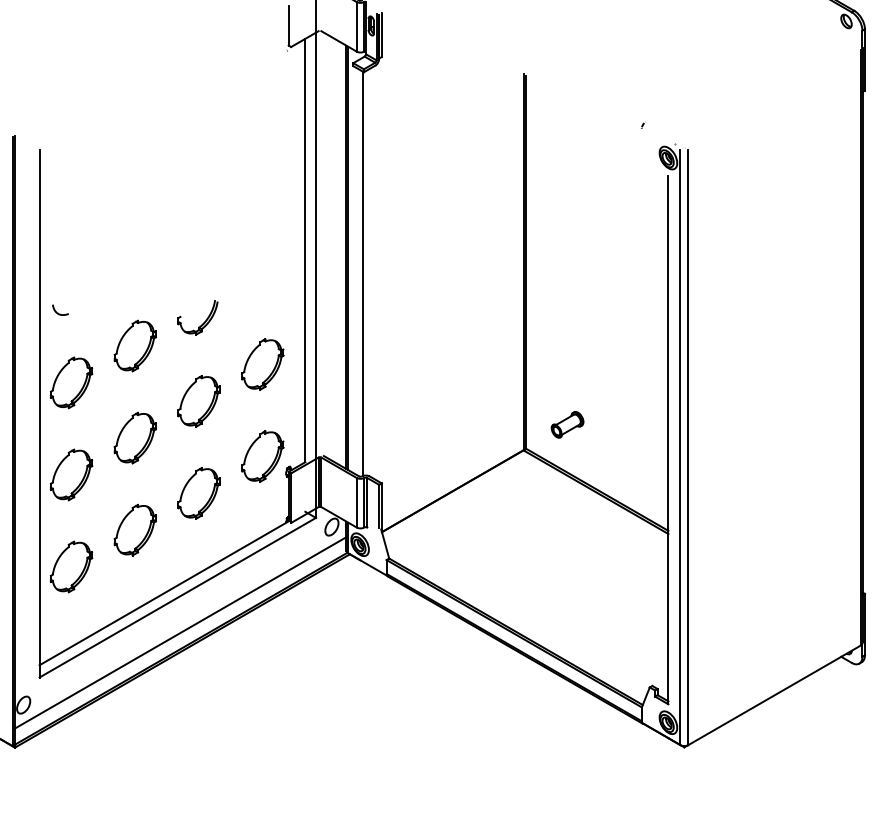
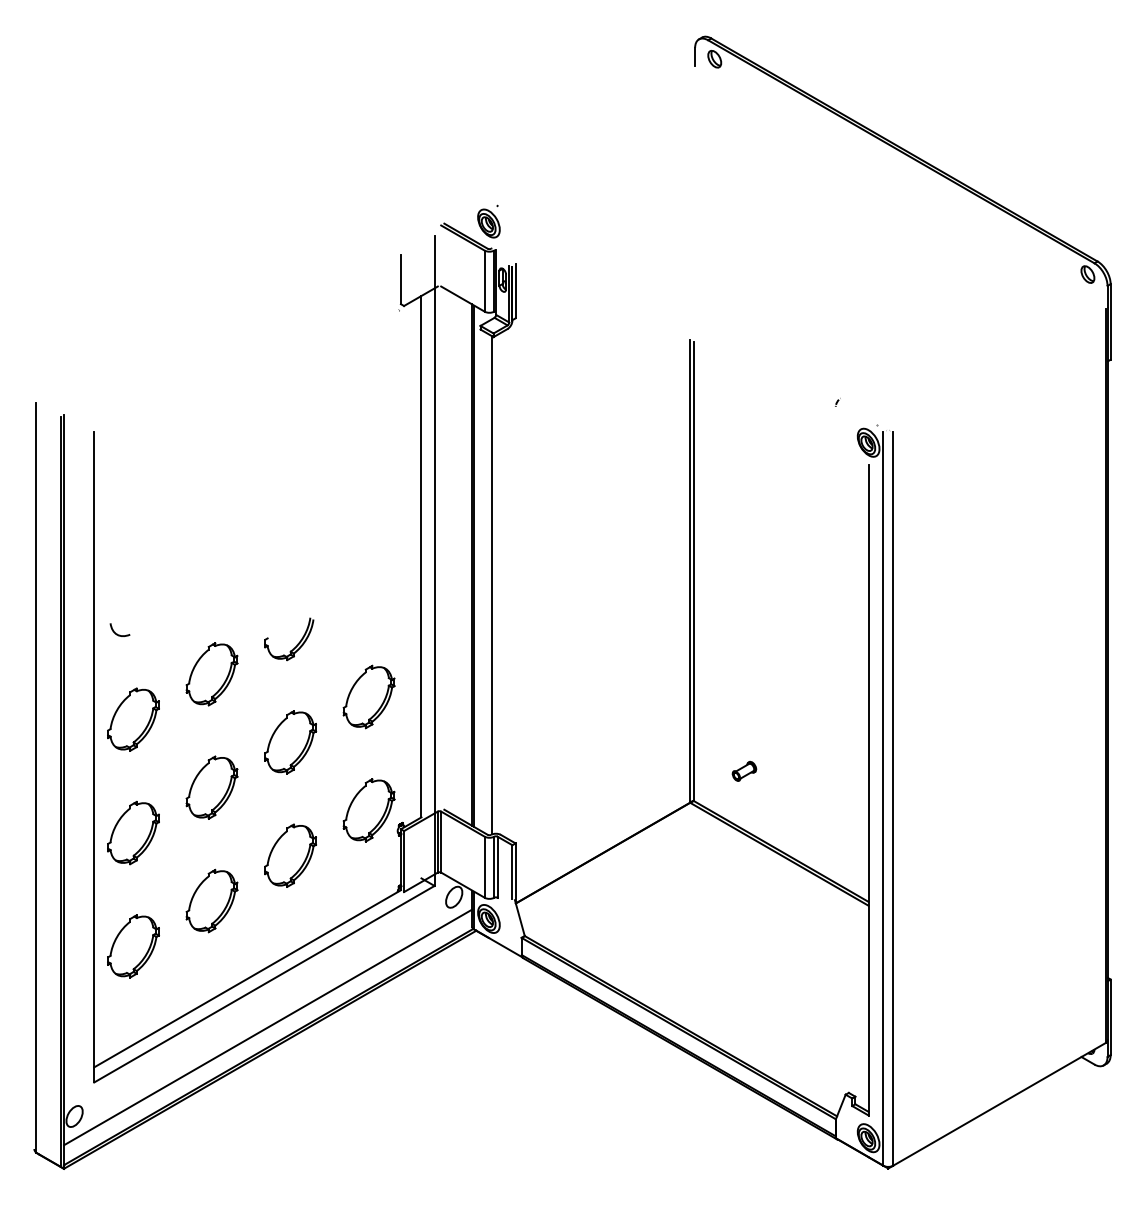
part: (567, 424) -> (744, 771), size x0.6

